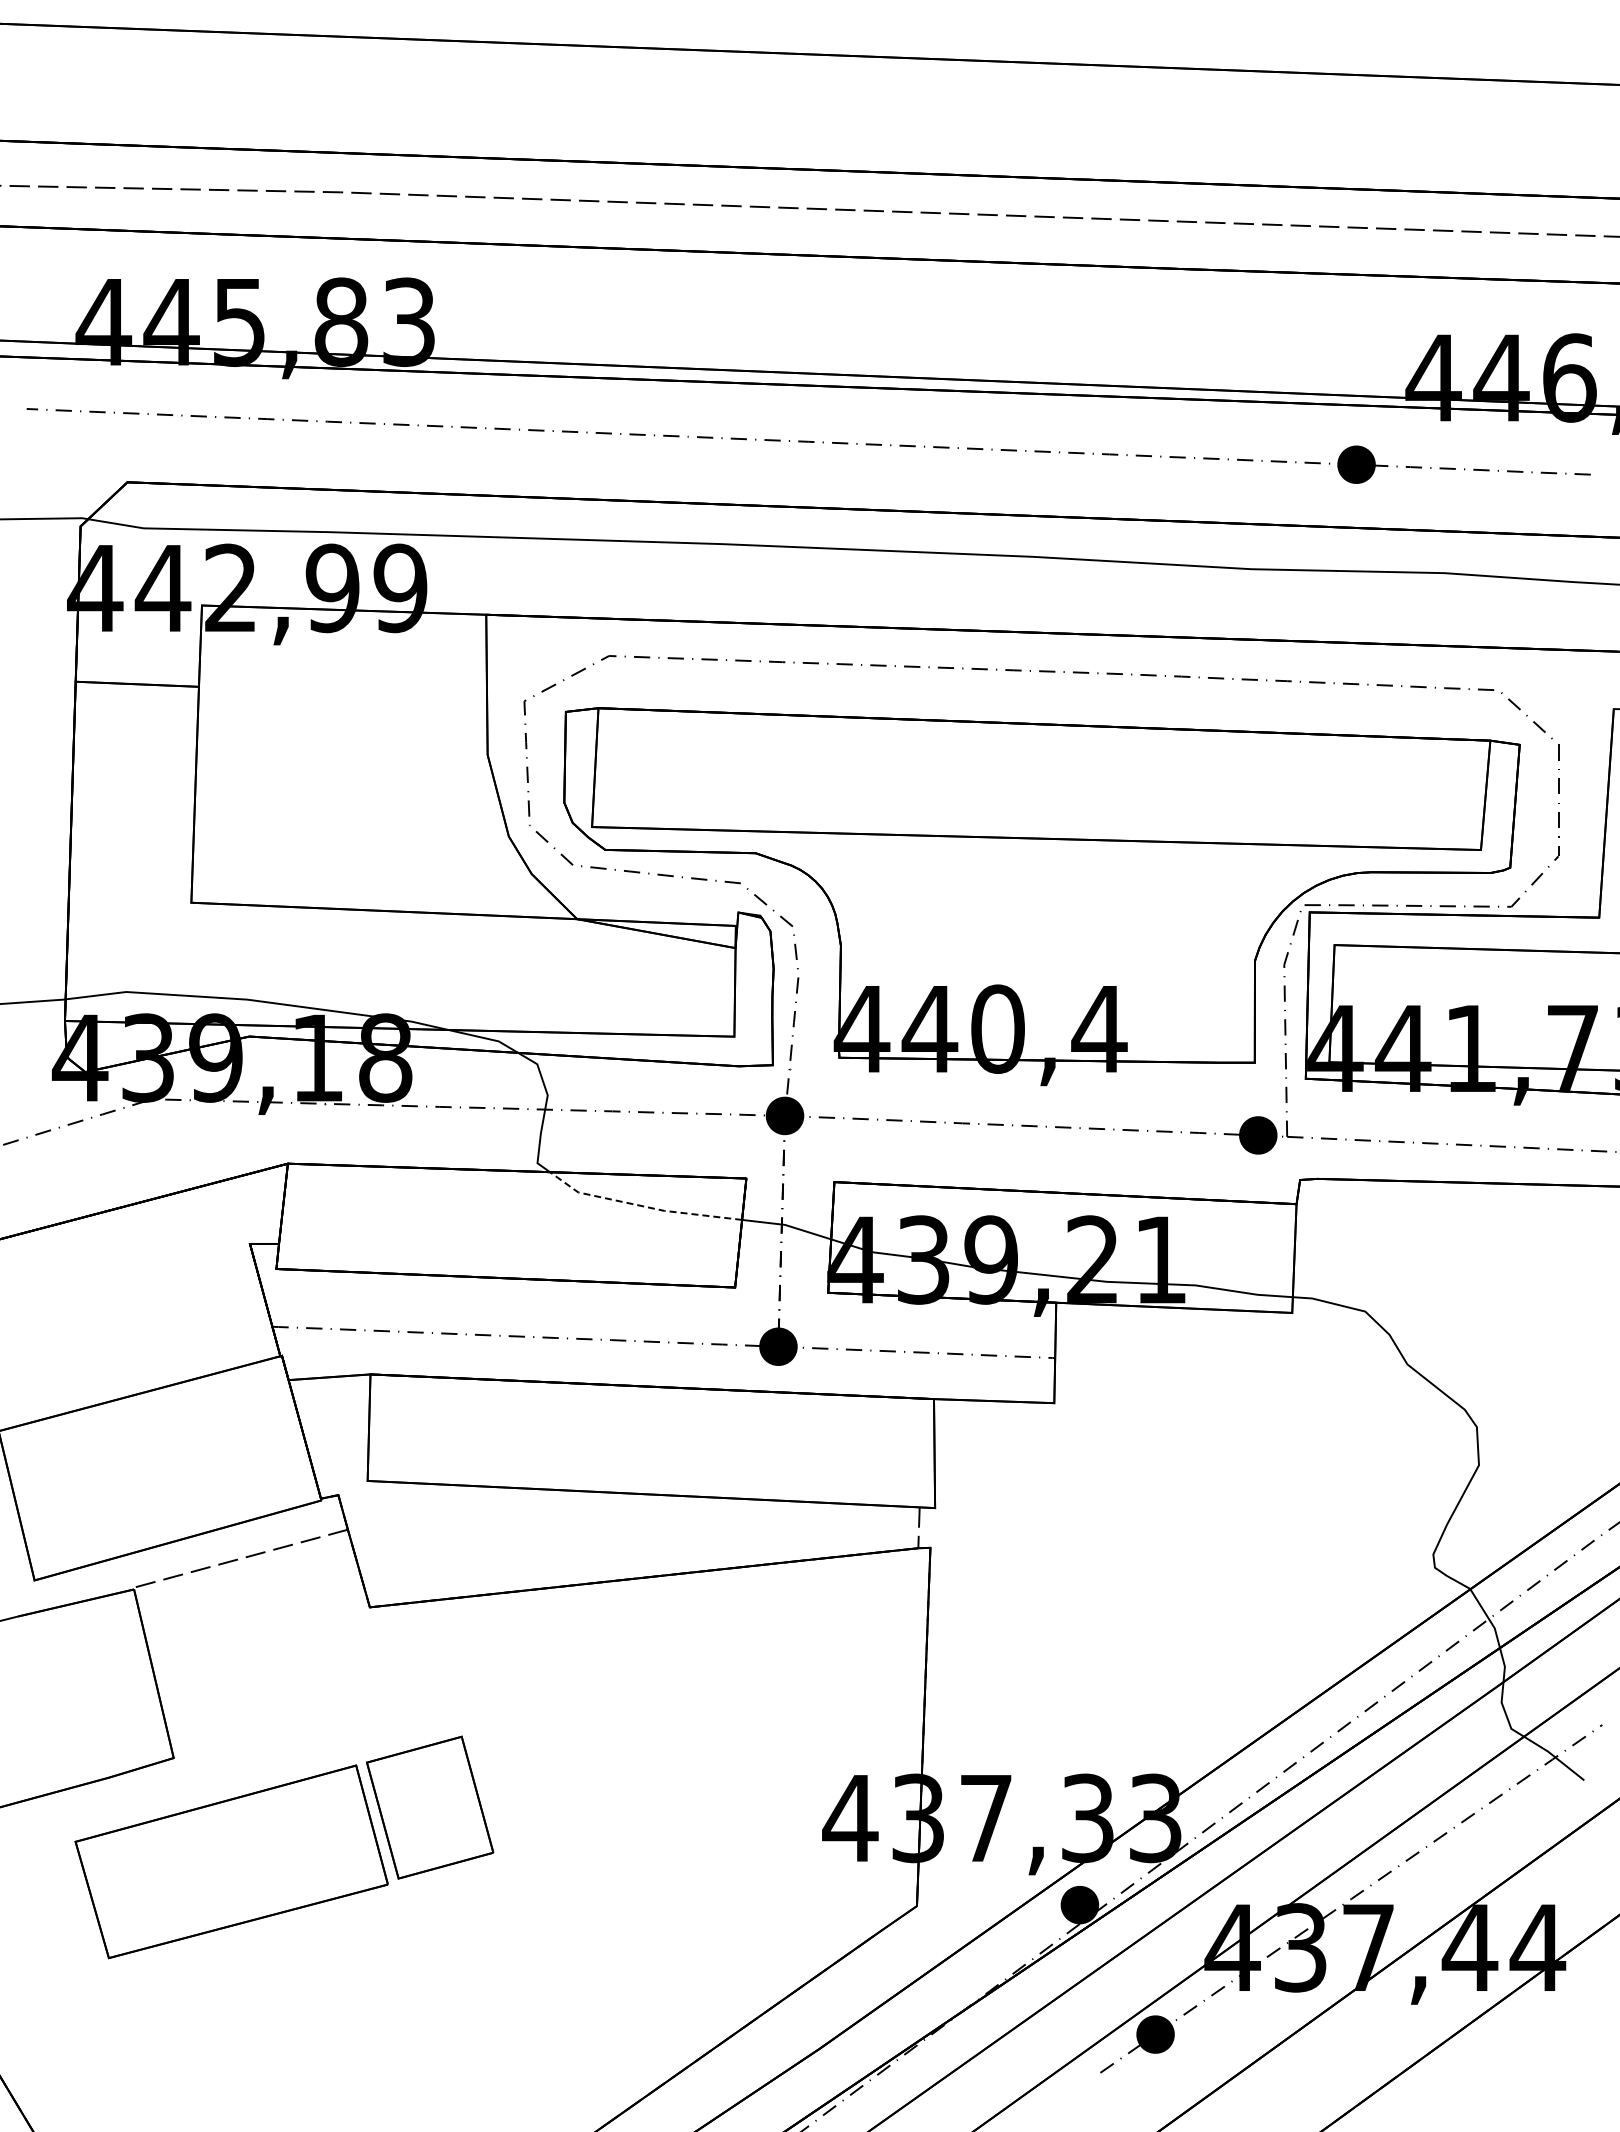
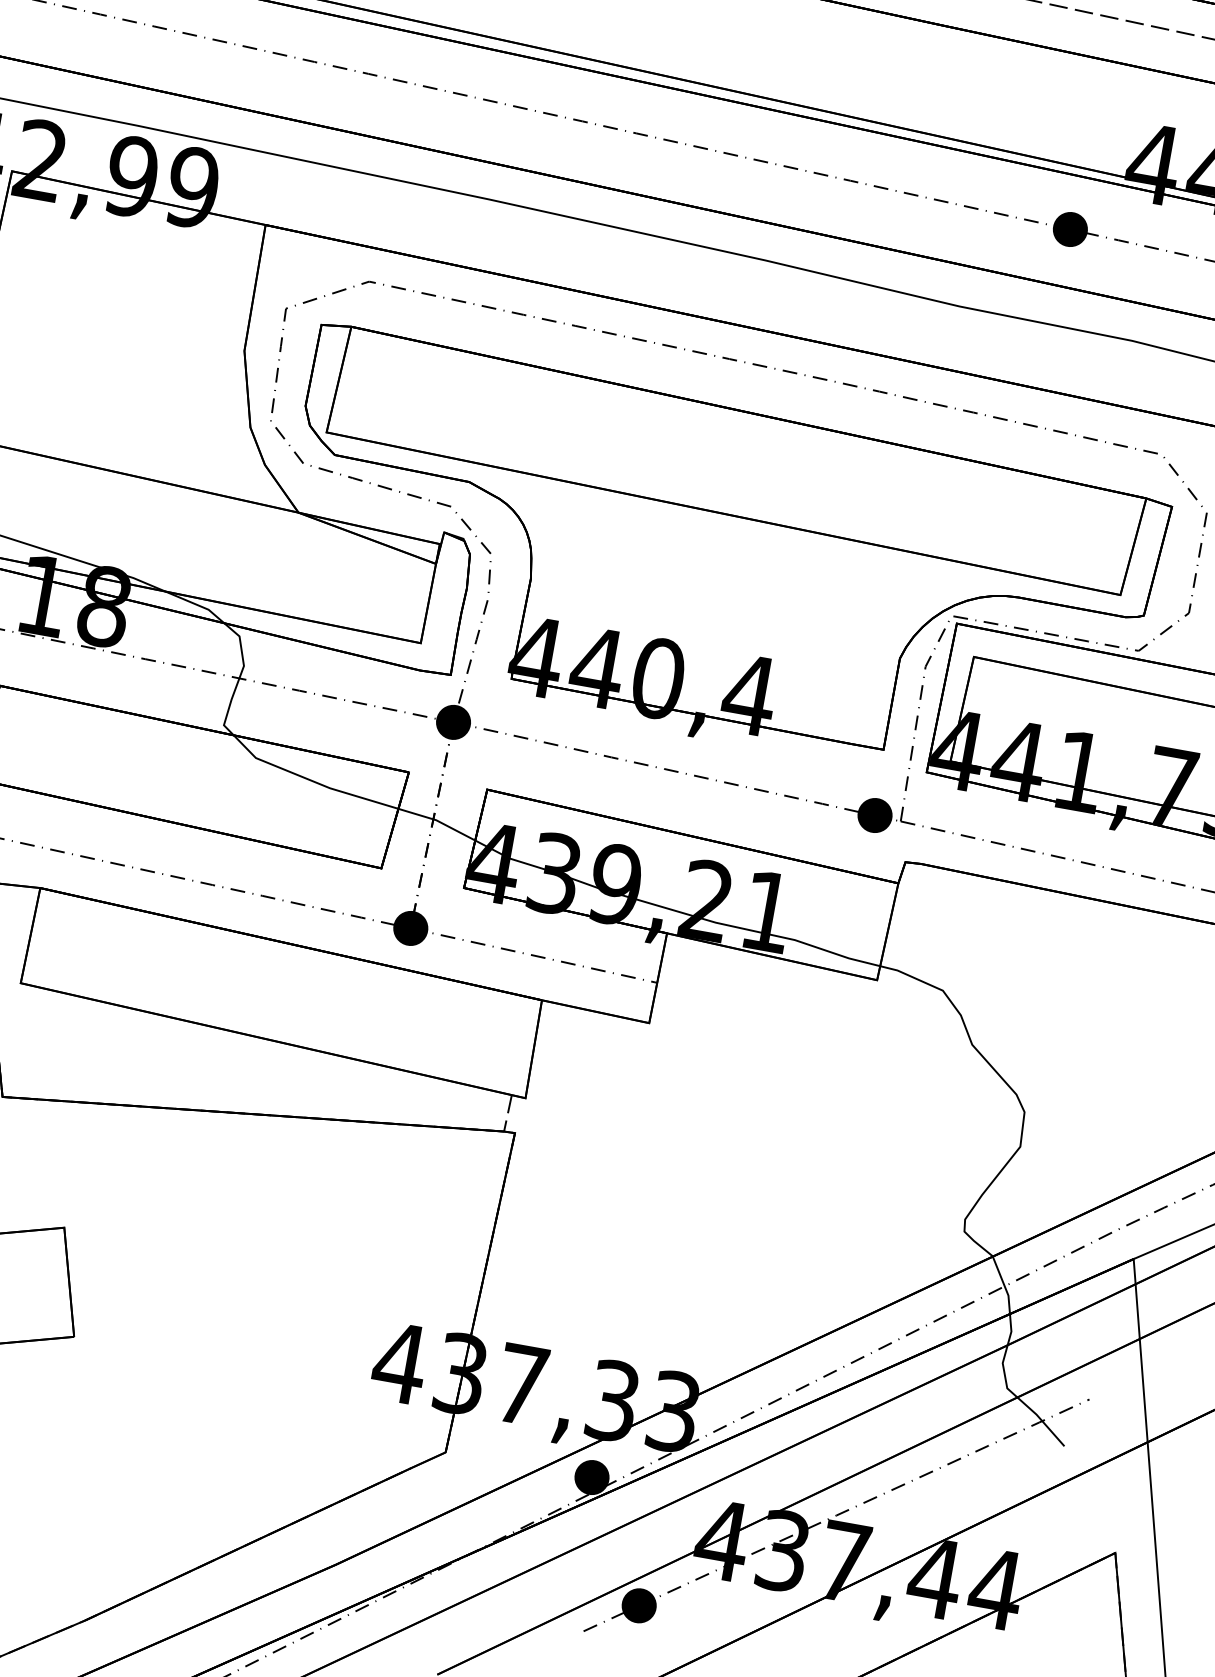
line: (642, 1206) -> (311, 780), dashed -> solid

